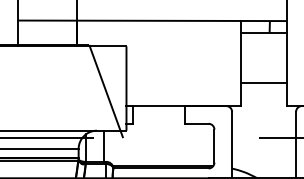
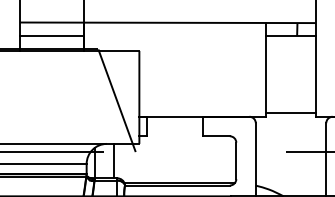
line: (47, 32) -> (52, 35), added
line: (263, 82) -> (290, 112), moved

